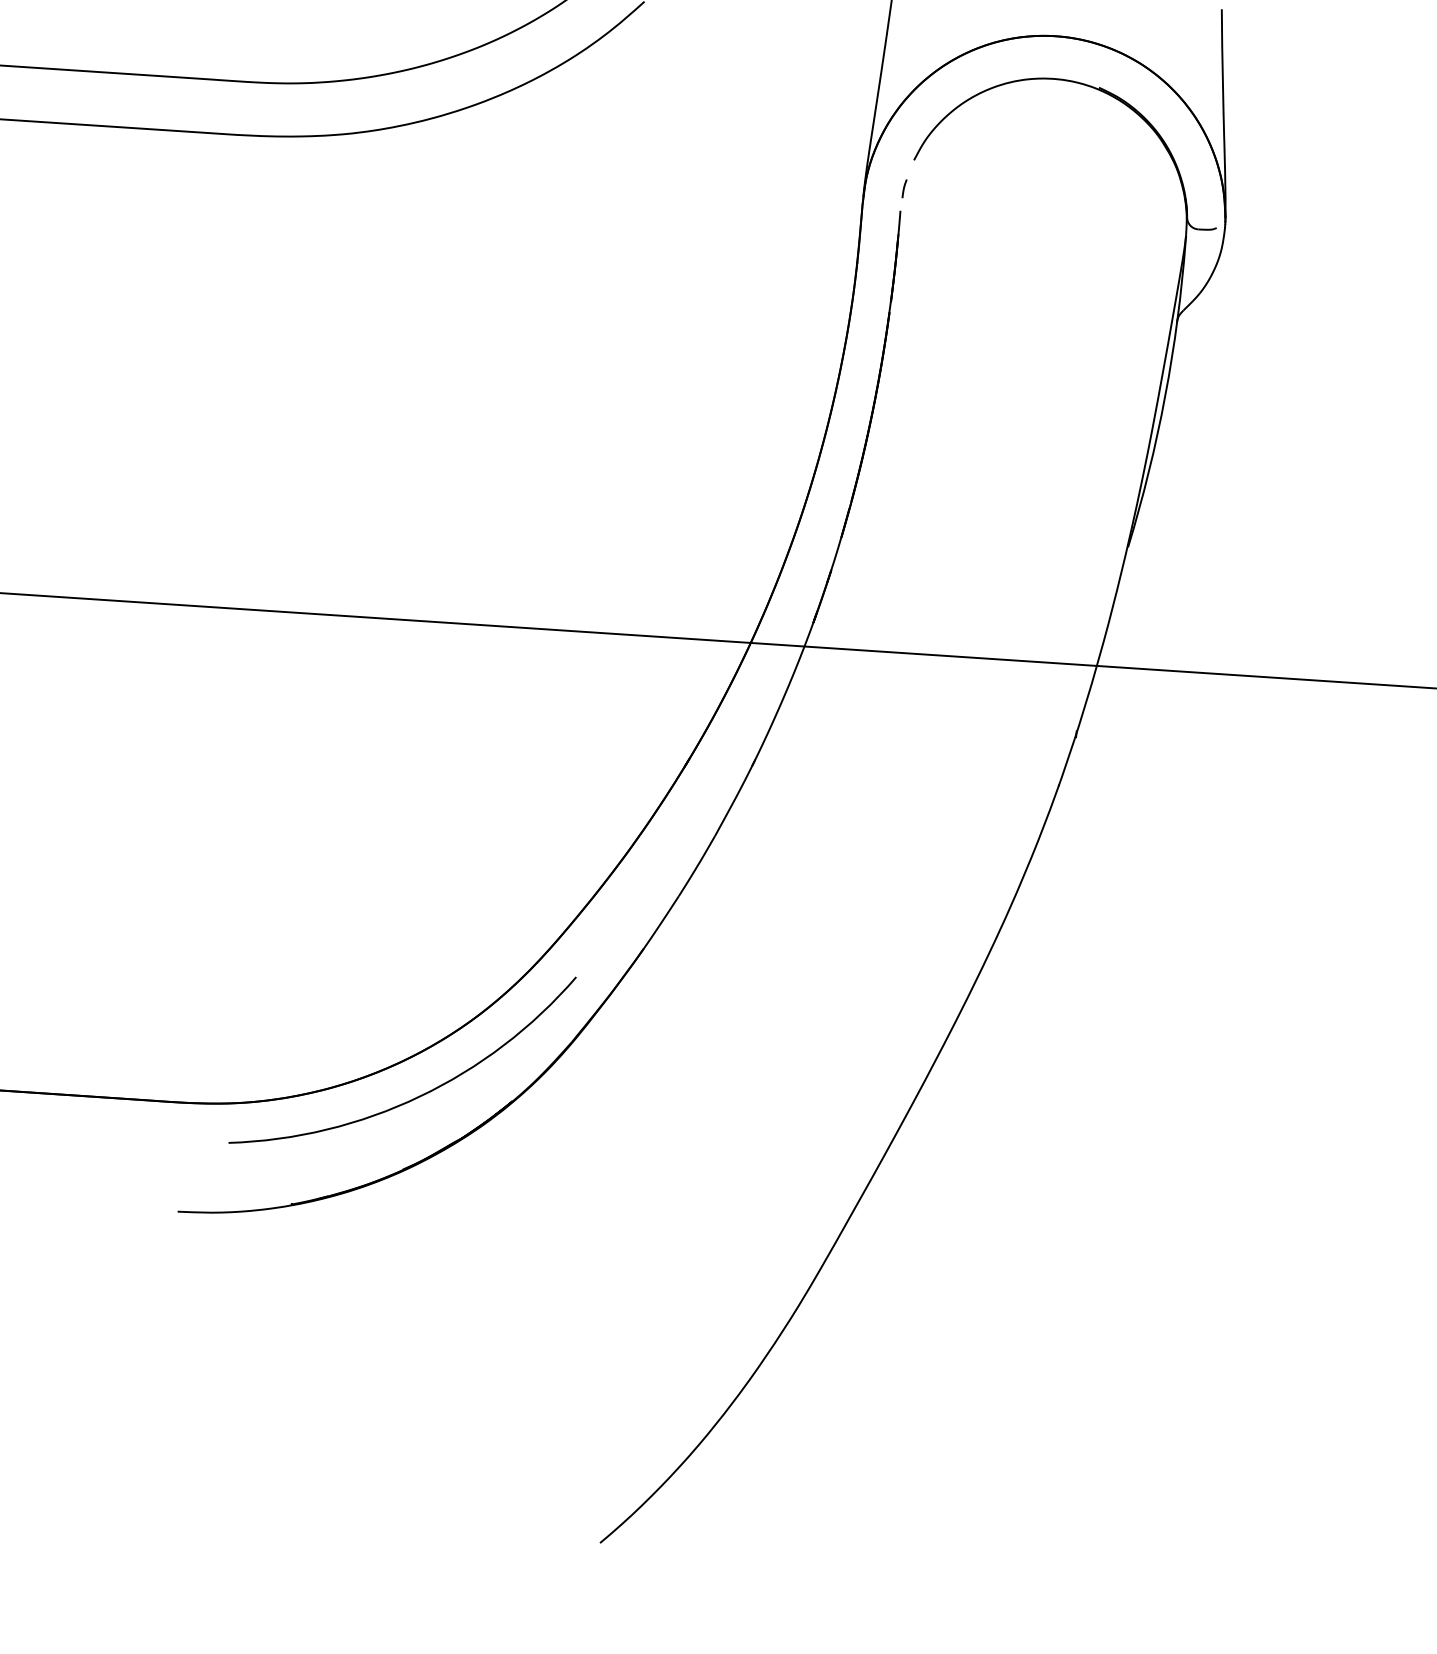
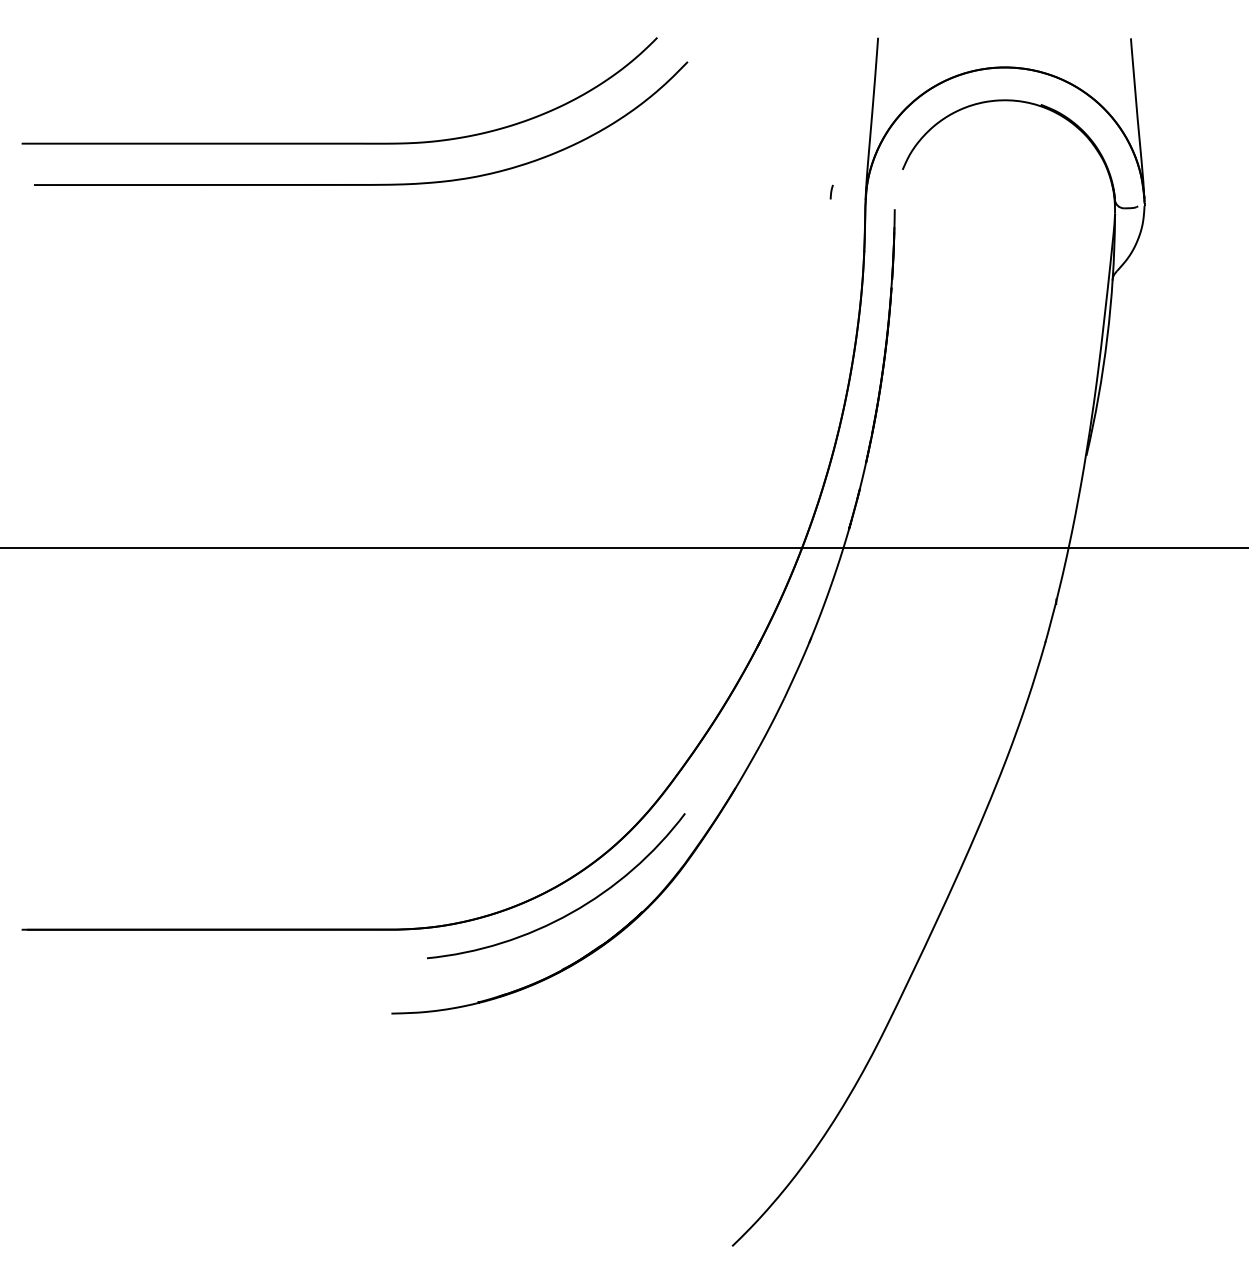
line: (904, 187) -> (831, 191), moved

